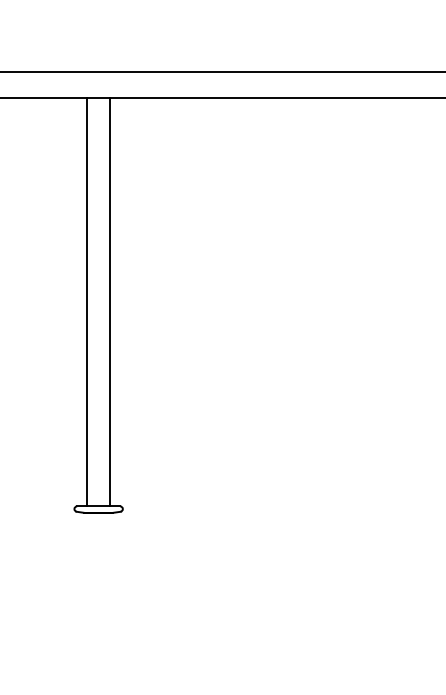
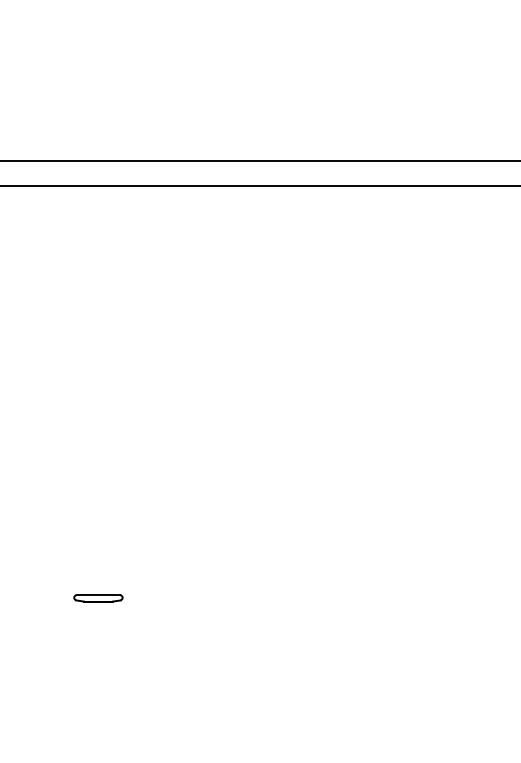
line: (86, 301) -> (86, 390), removed
line: (110, 301) -> (110, 390), removed

